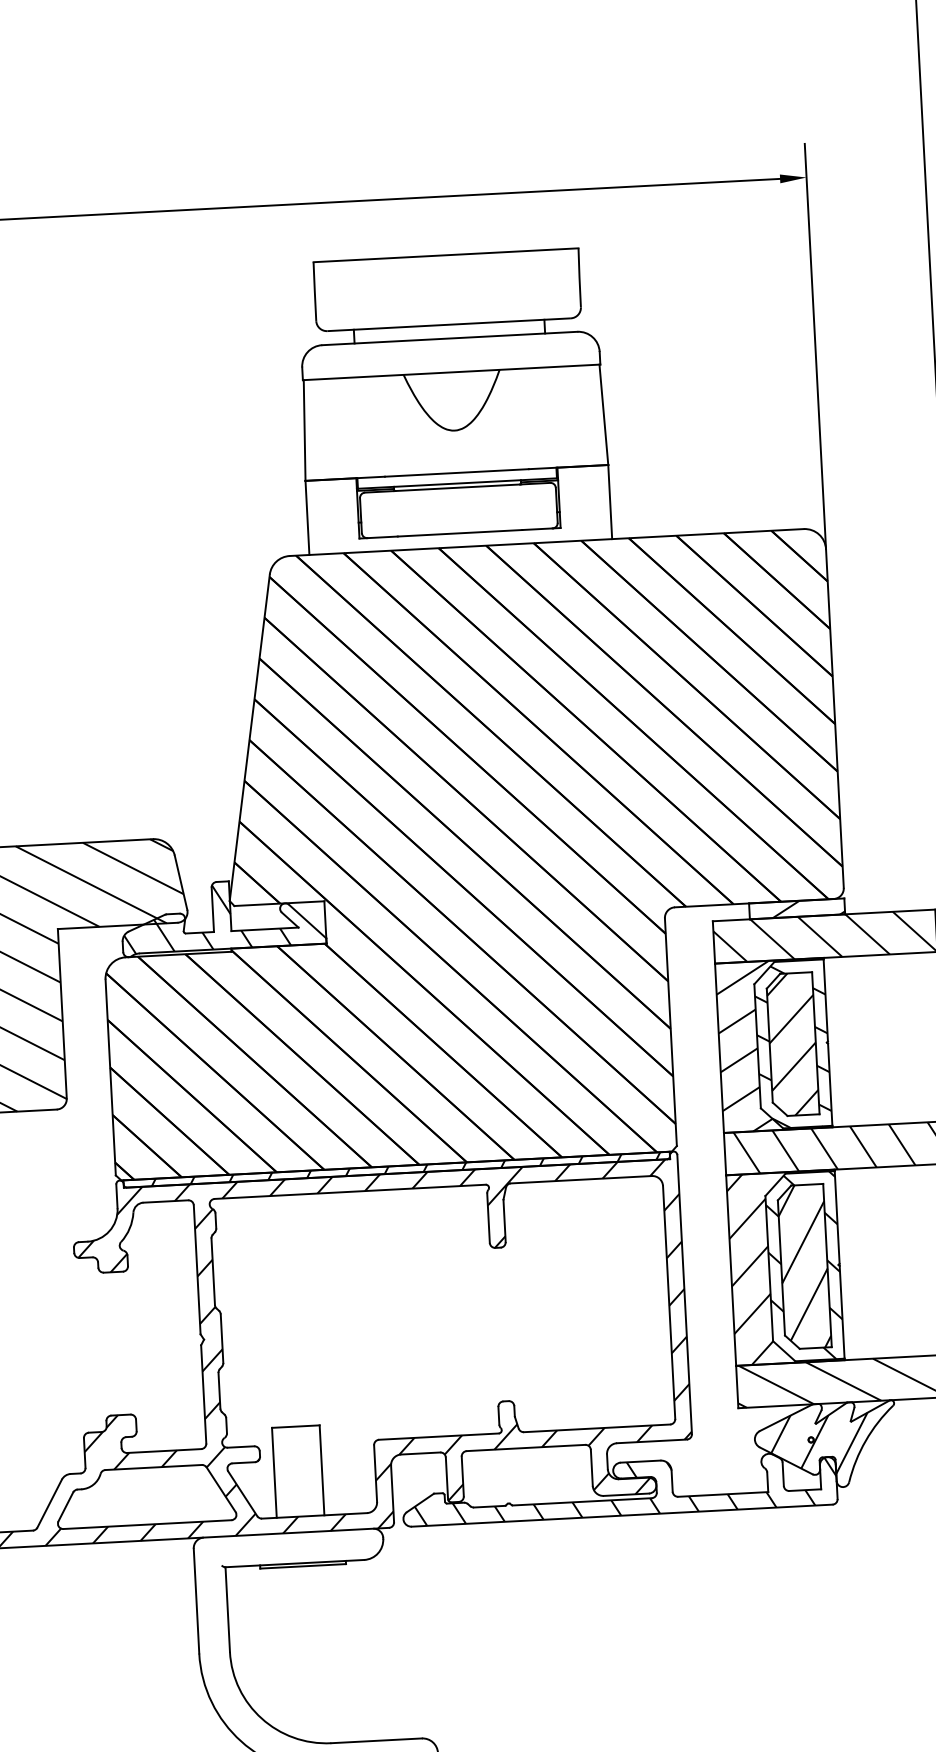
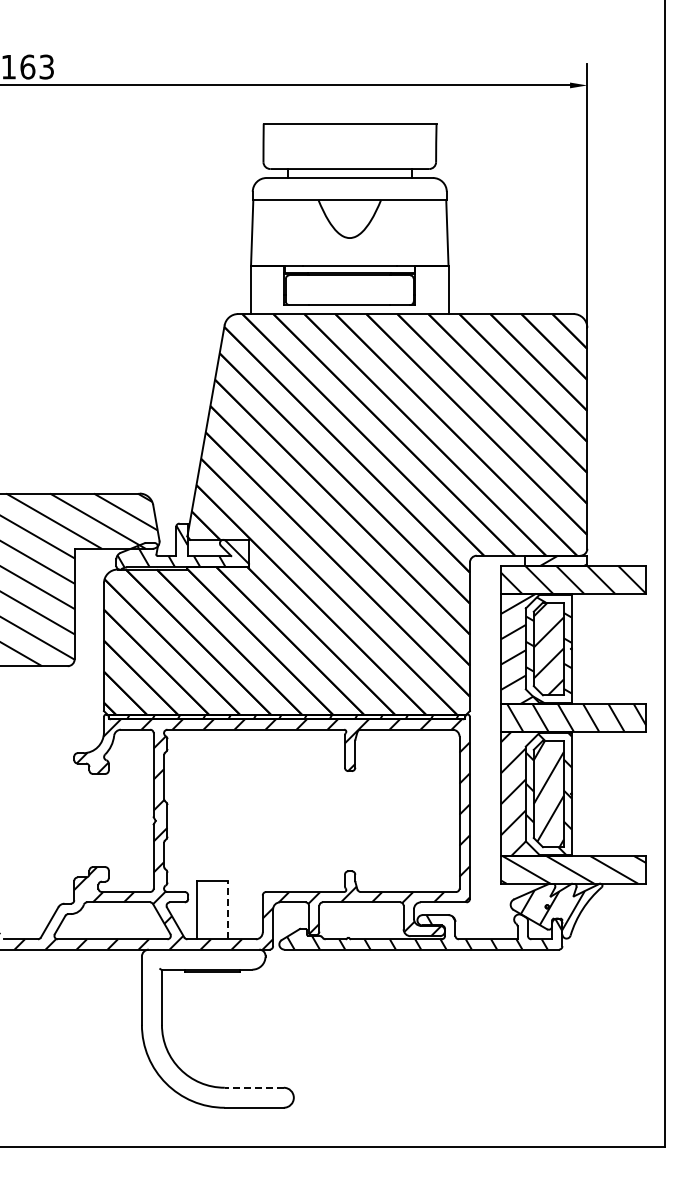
line: (322, 1469) -> (228, 909), solid -> dashed
line: (376, 1740) -> (254, 1087), solid -> dashed

